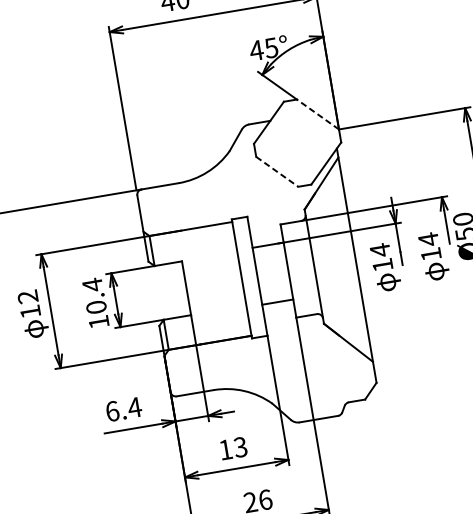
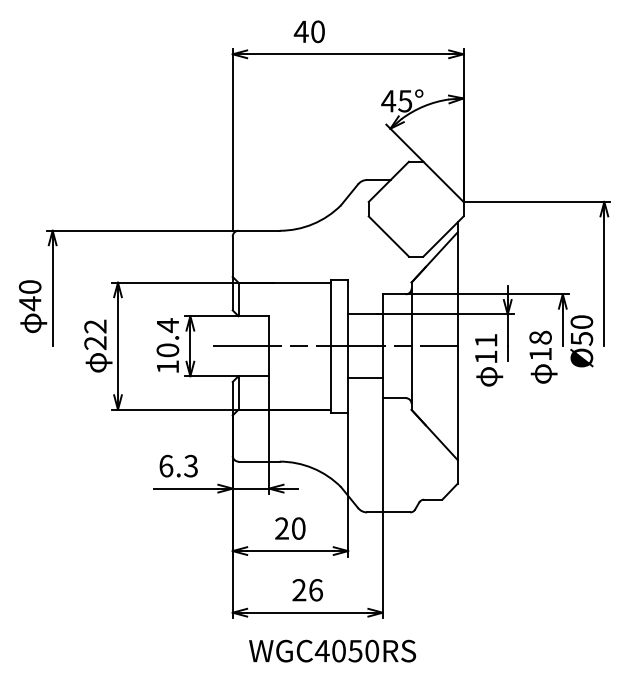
line: (317, 114) -> (443, 181), dashed -> solid
line: (277, 171) -> (389, 236), dashed -> solid
text: (428, 239) -> (540, 337), 14 -> 18
text: (380, 250) -> (486, 340), 14 -> 11
line: (245, 278) -> (334, 346), added
text: (30, 312) -> (95, 343), 12 -> 22
text: (134, 407) -> (190, 465), 6.4 -> 6.3
text: (233, 448) -> (290, 528), 13 -> 20

